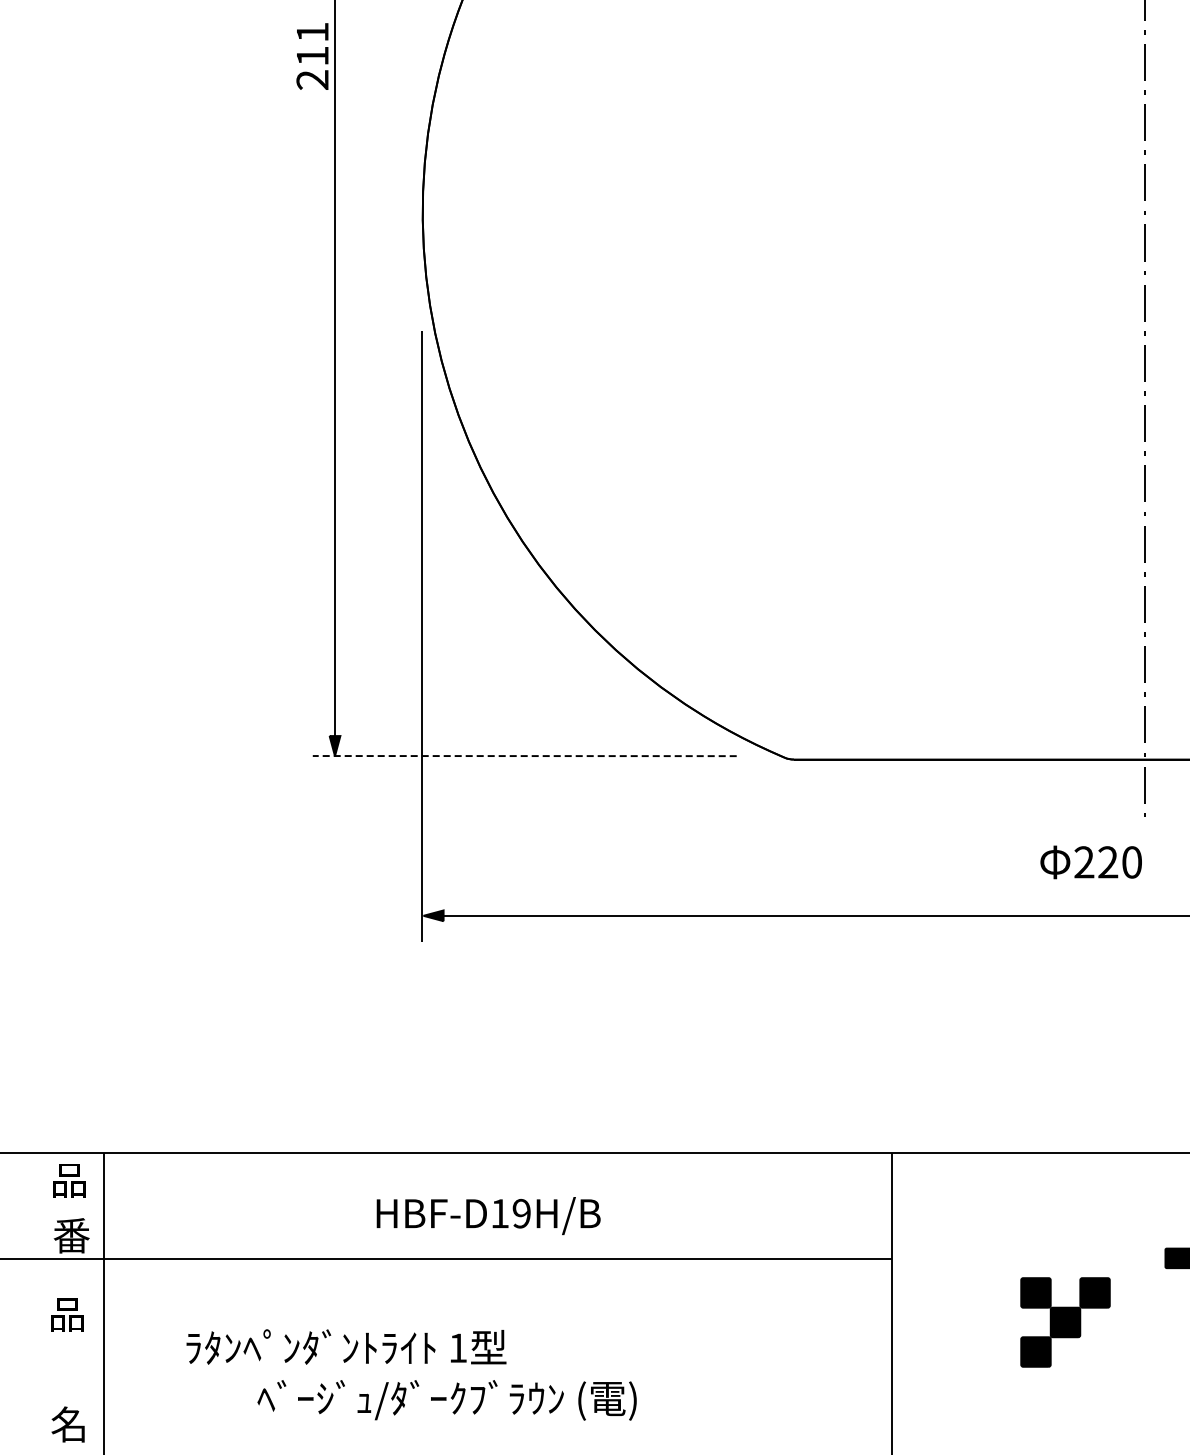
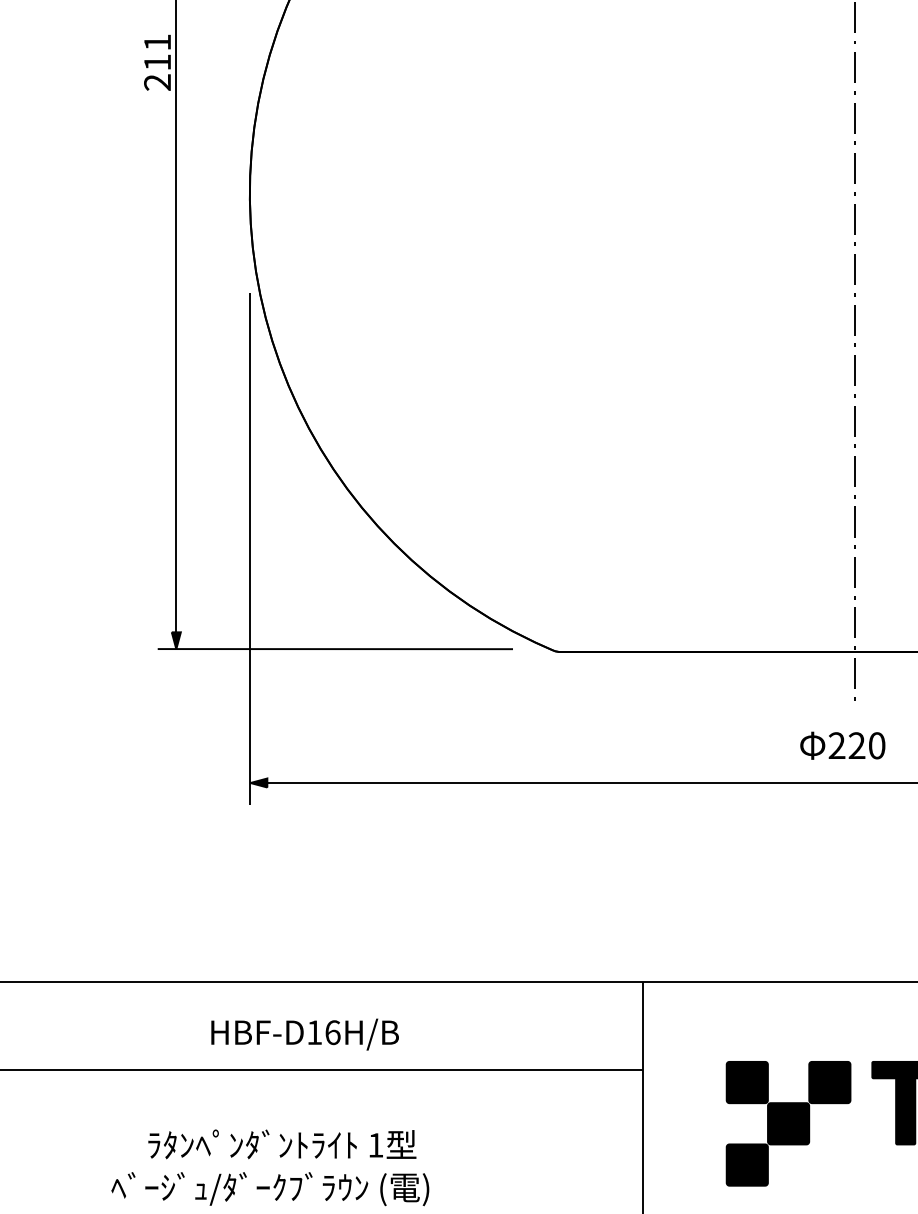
line: (524, 756) -> (335, 649), dashed -> solid
text: (1090, 862) -> (842, 745), moved
text: (521, 1213) -> (332, 1032), HBF-D19H/B -> HBF-D16H/B
part: (1065, 1322) -> (788, 1123), size x1.67
text: (346, 1346) -> (282, 1143), moved

